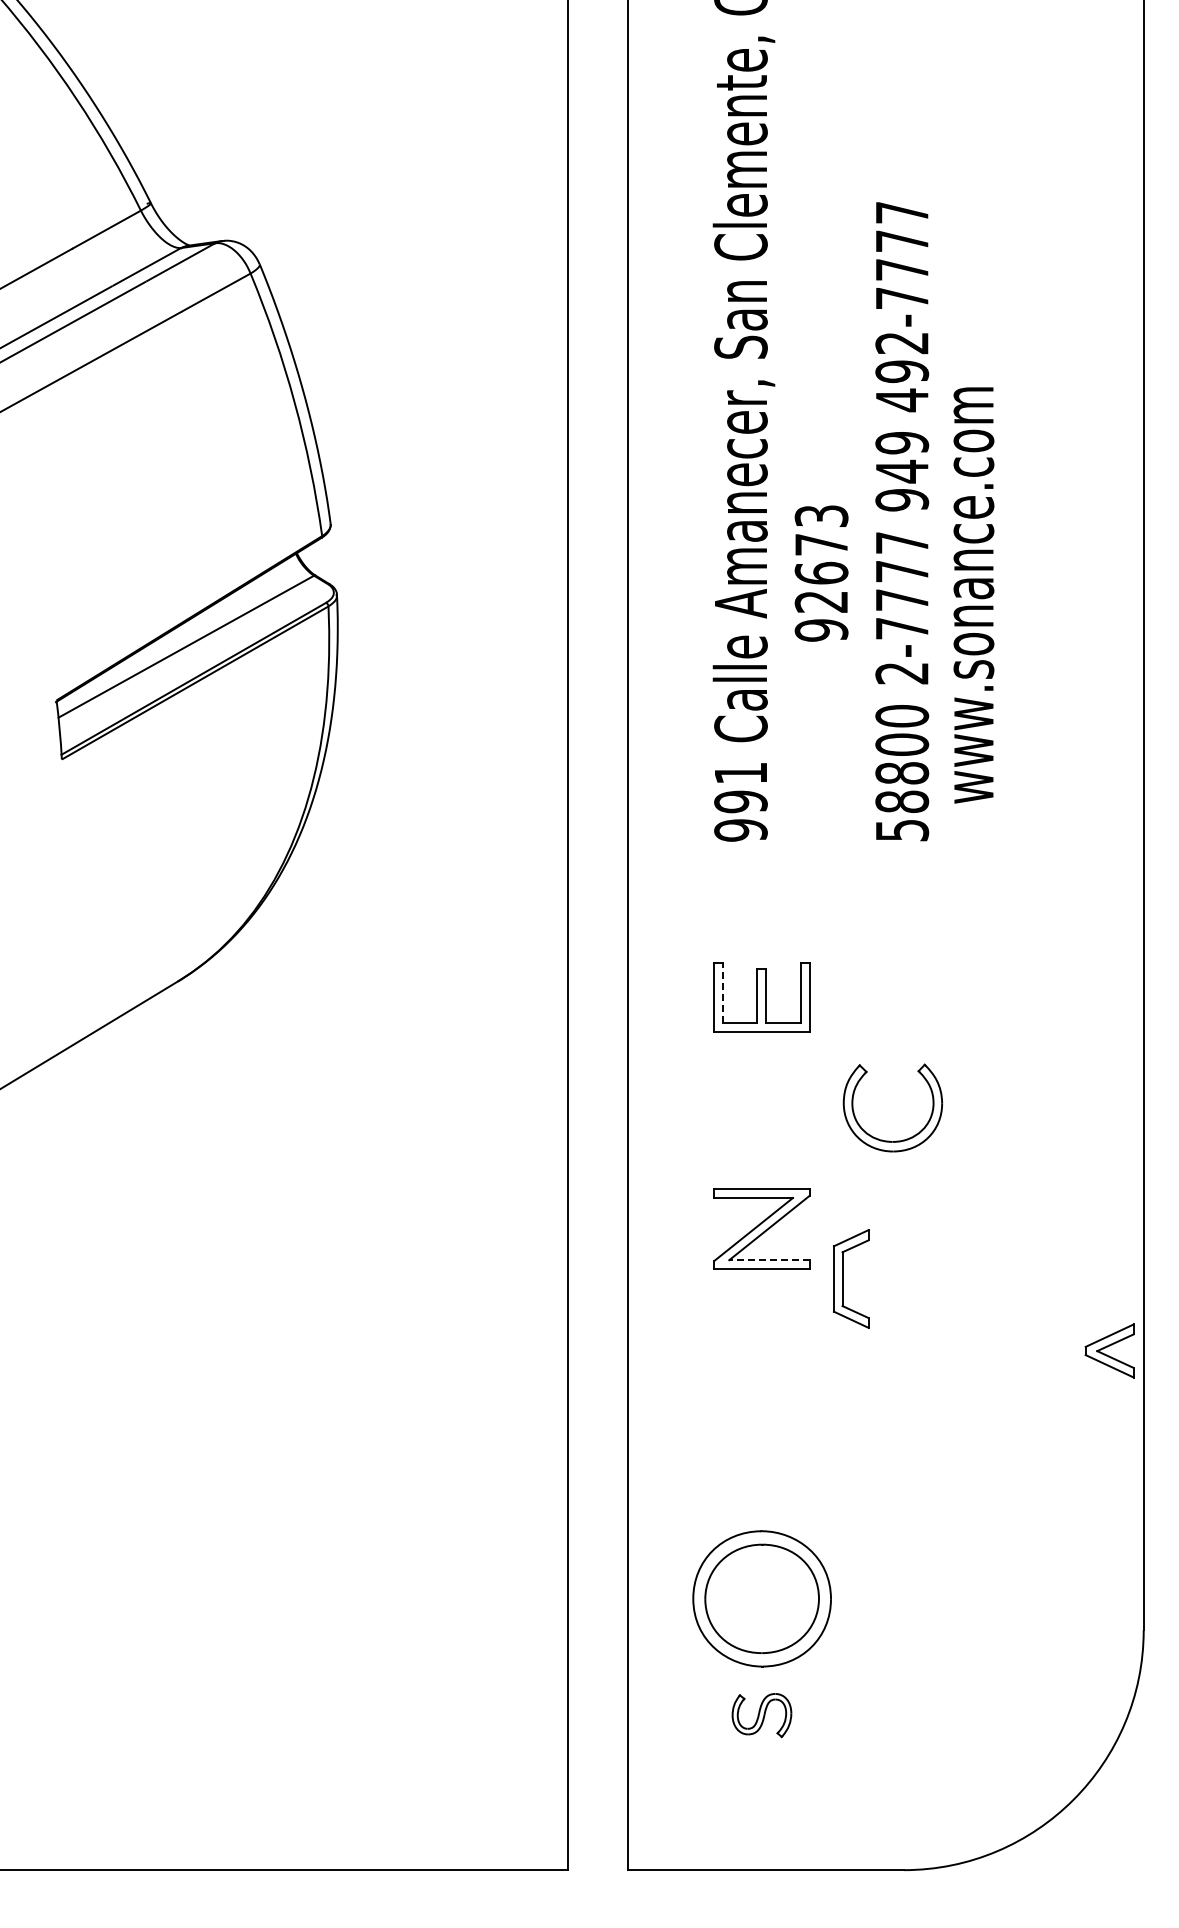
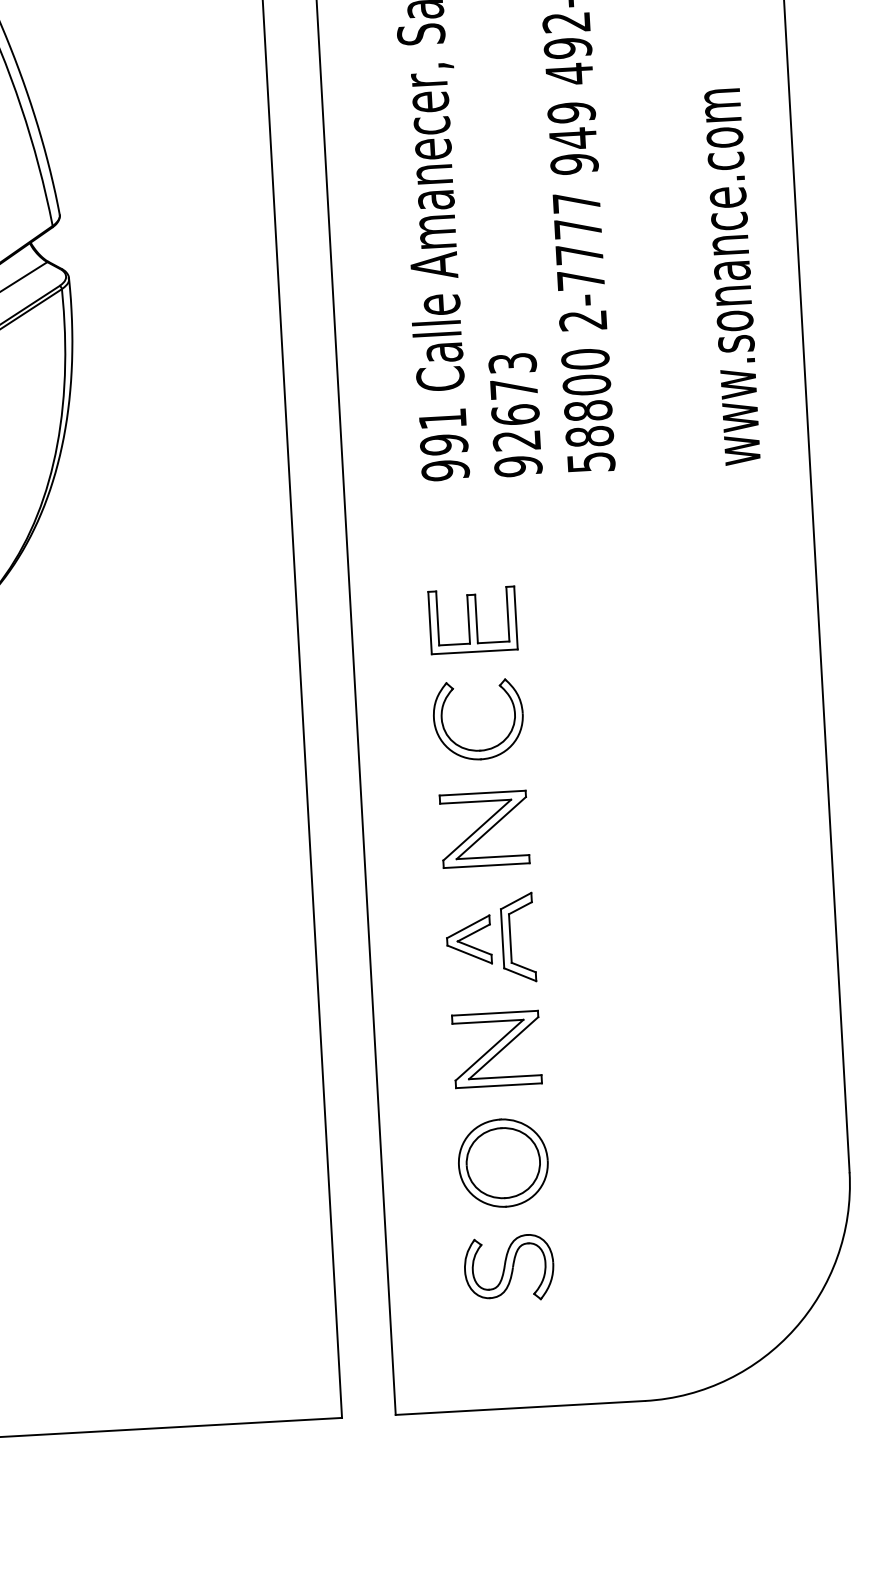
text: (821, 573) -> (515, 415), moved
text: (973, 595) -> (732, 277), moved
line: (723, 993) -> (438, 618), dashed -> solid
part: (889, 1140) -> (477, 749), moved
line: (768, 1260) -> (492, 857), dashed -> solid
part: (843, 1278) -> (511, 937), moved
part: (1109, 1350) -> (468, 940), moved
part: (761, 1472) -> (496, 1049), added
part: (761, 1598) -> (502, 1162), size x0.71
part: (761, 1715) -> (508, 1268), size x1.67

